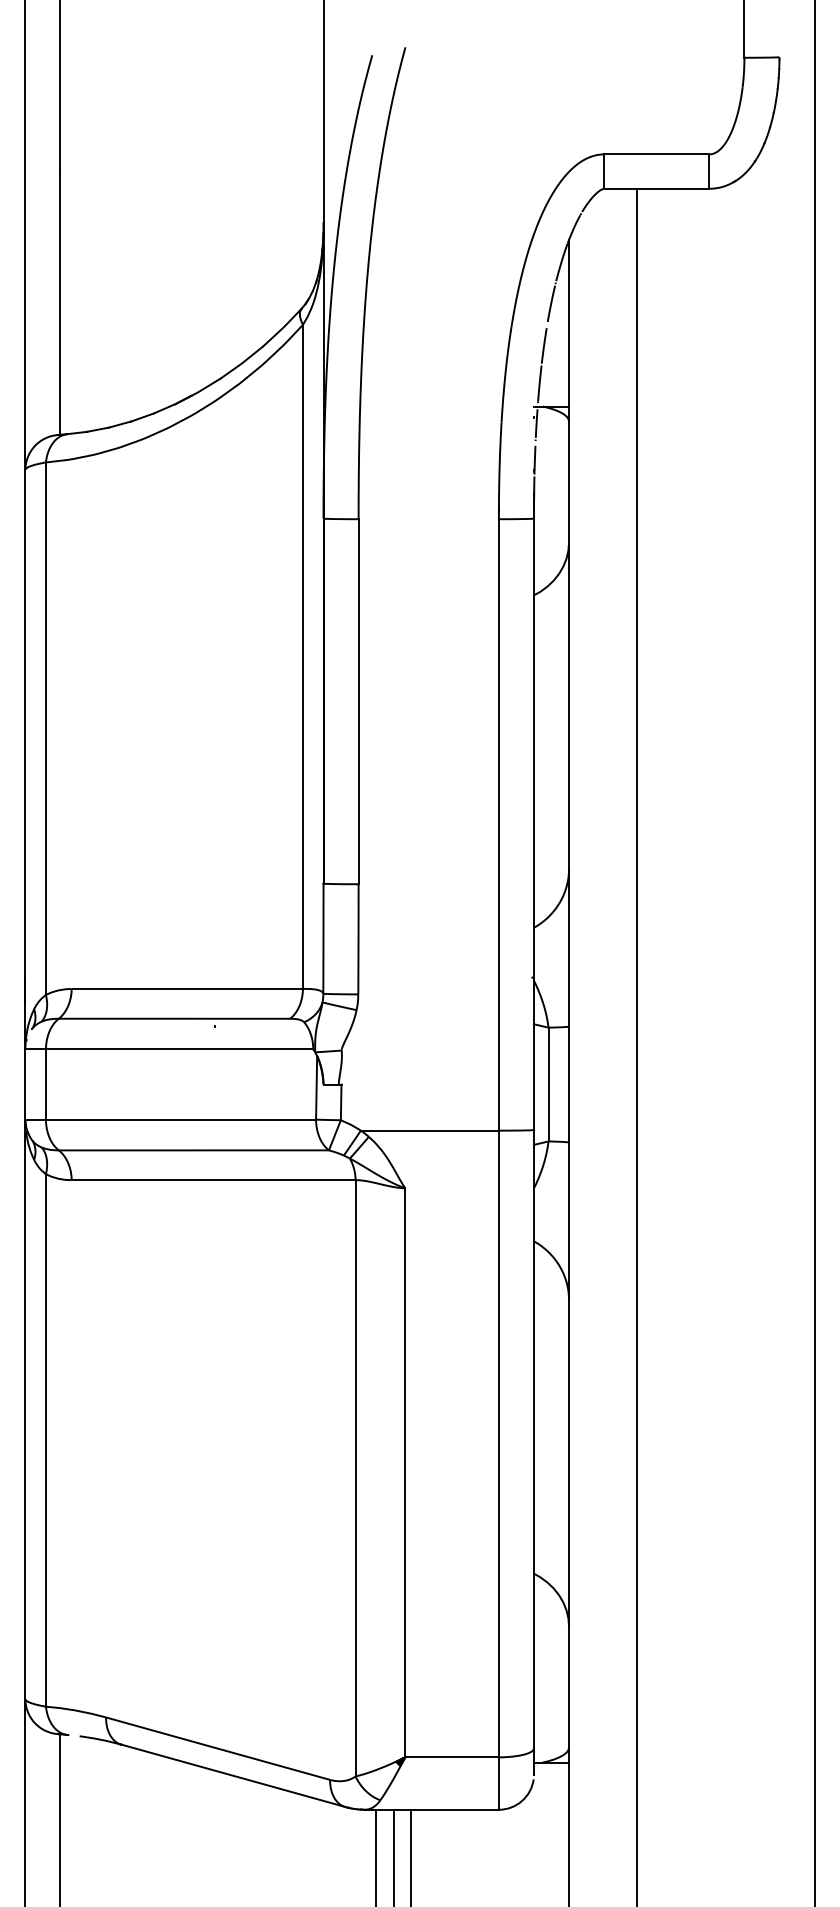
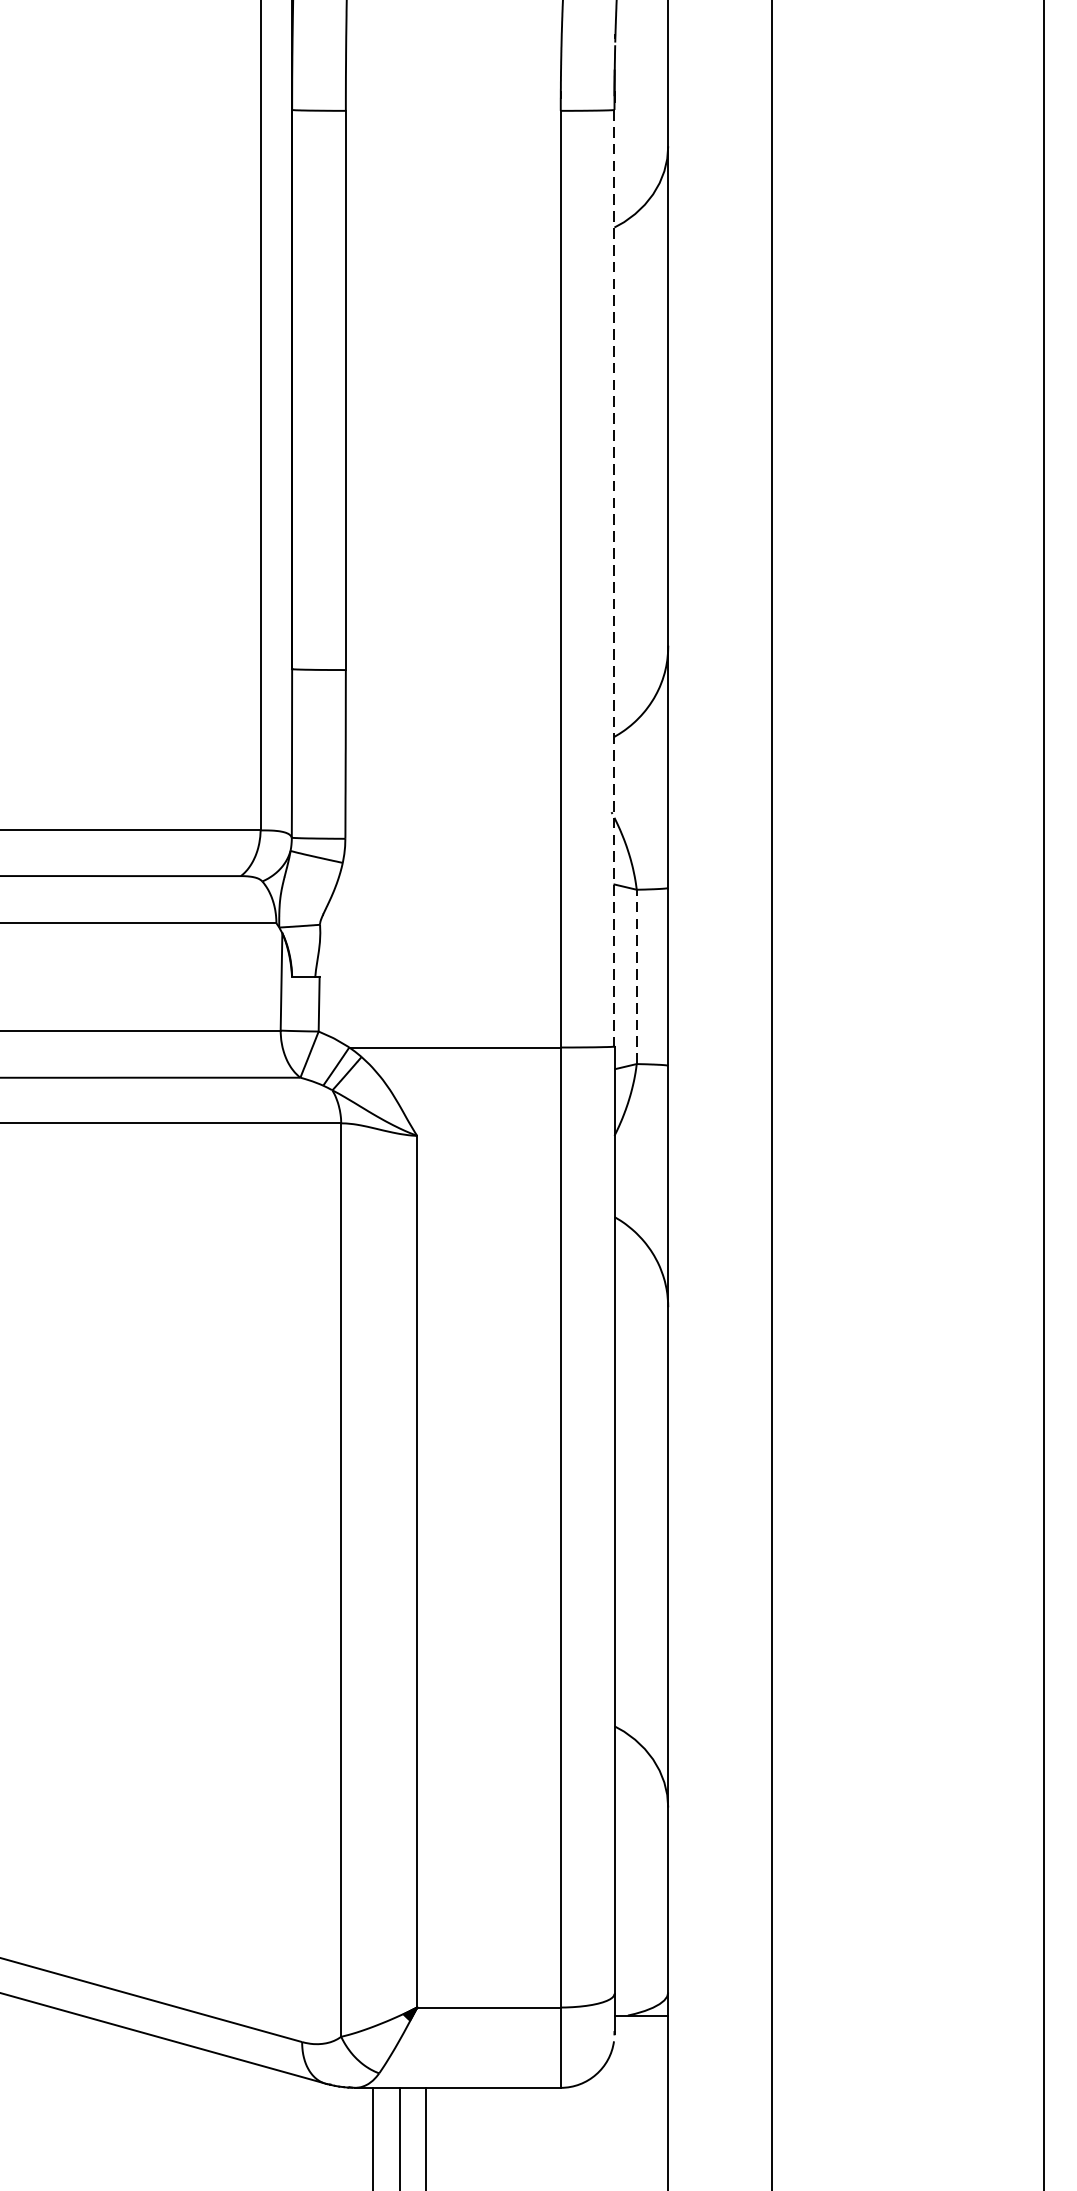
line: (533, 824) -> (613, 578), solid -> dashed
line: (548, 1084) -> (636, 976), solid -> dashed

